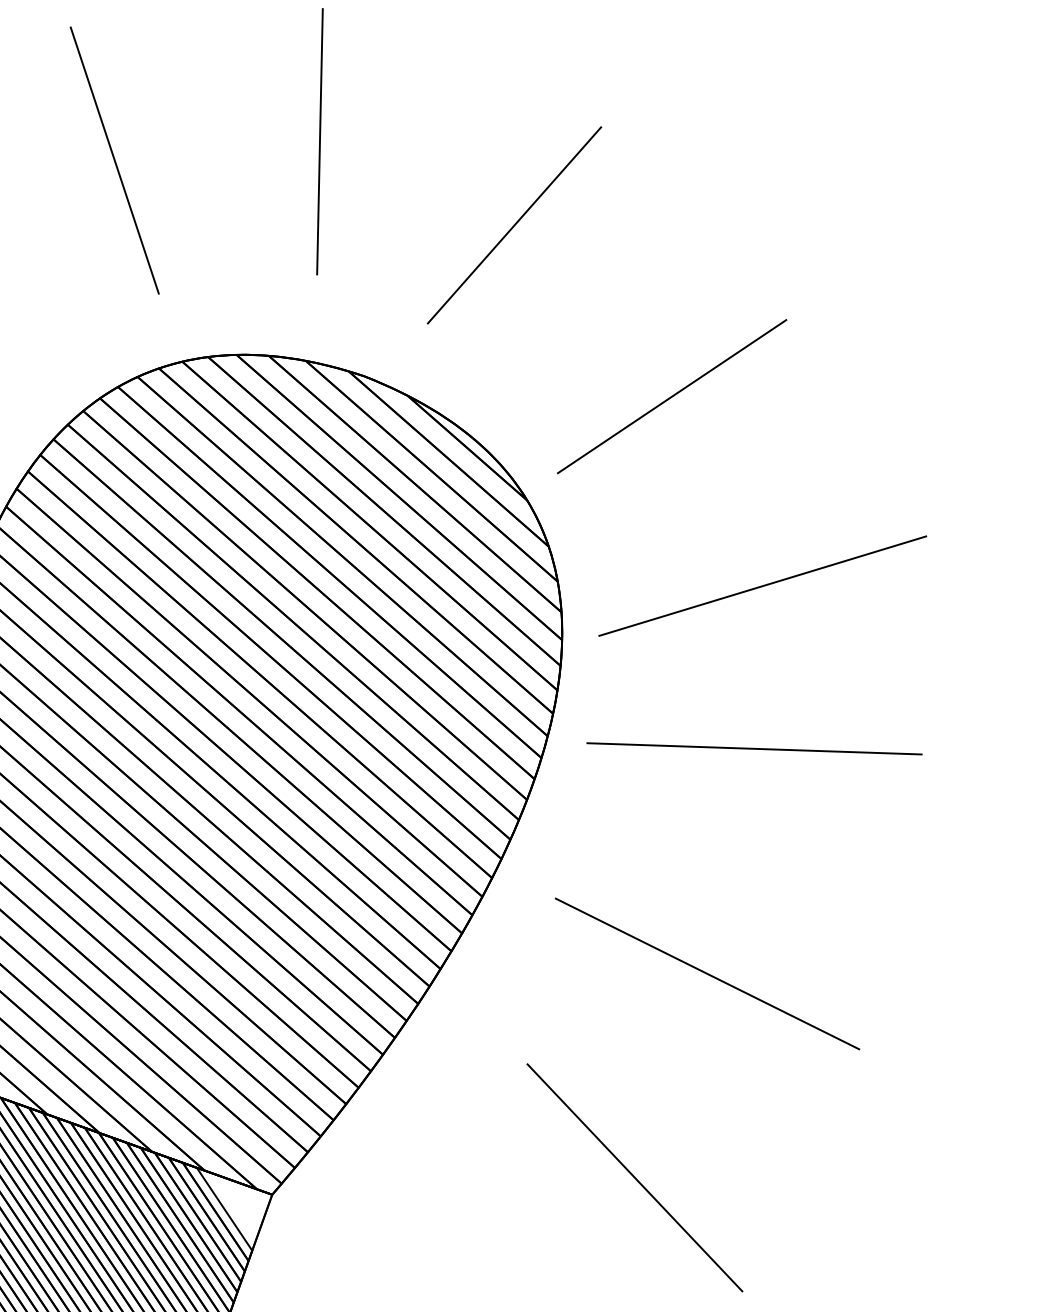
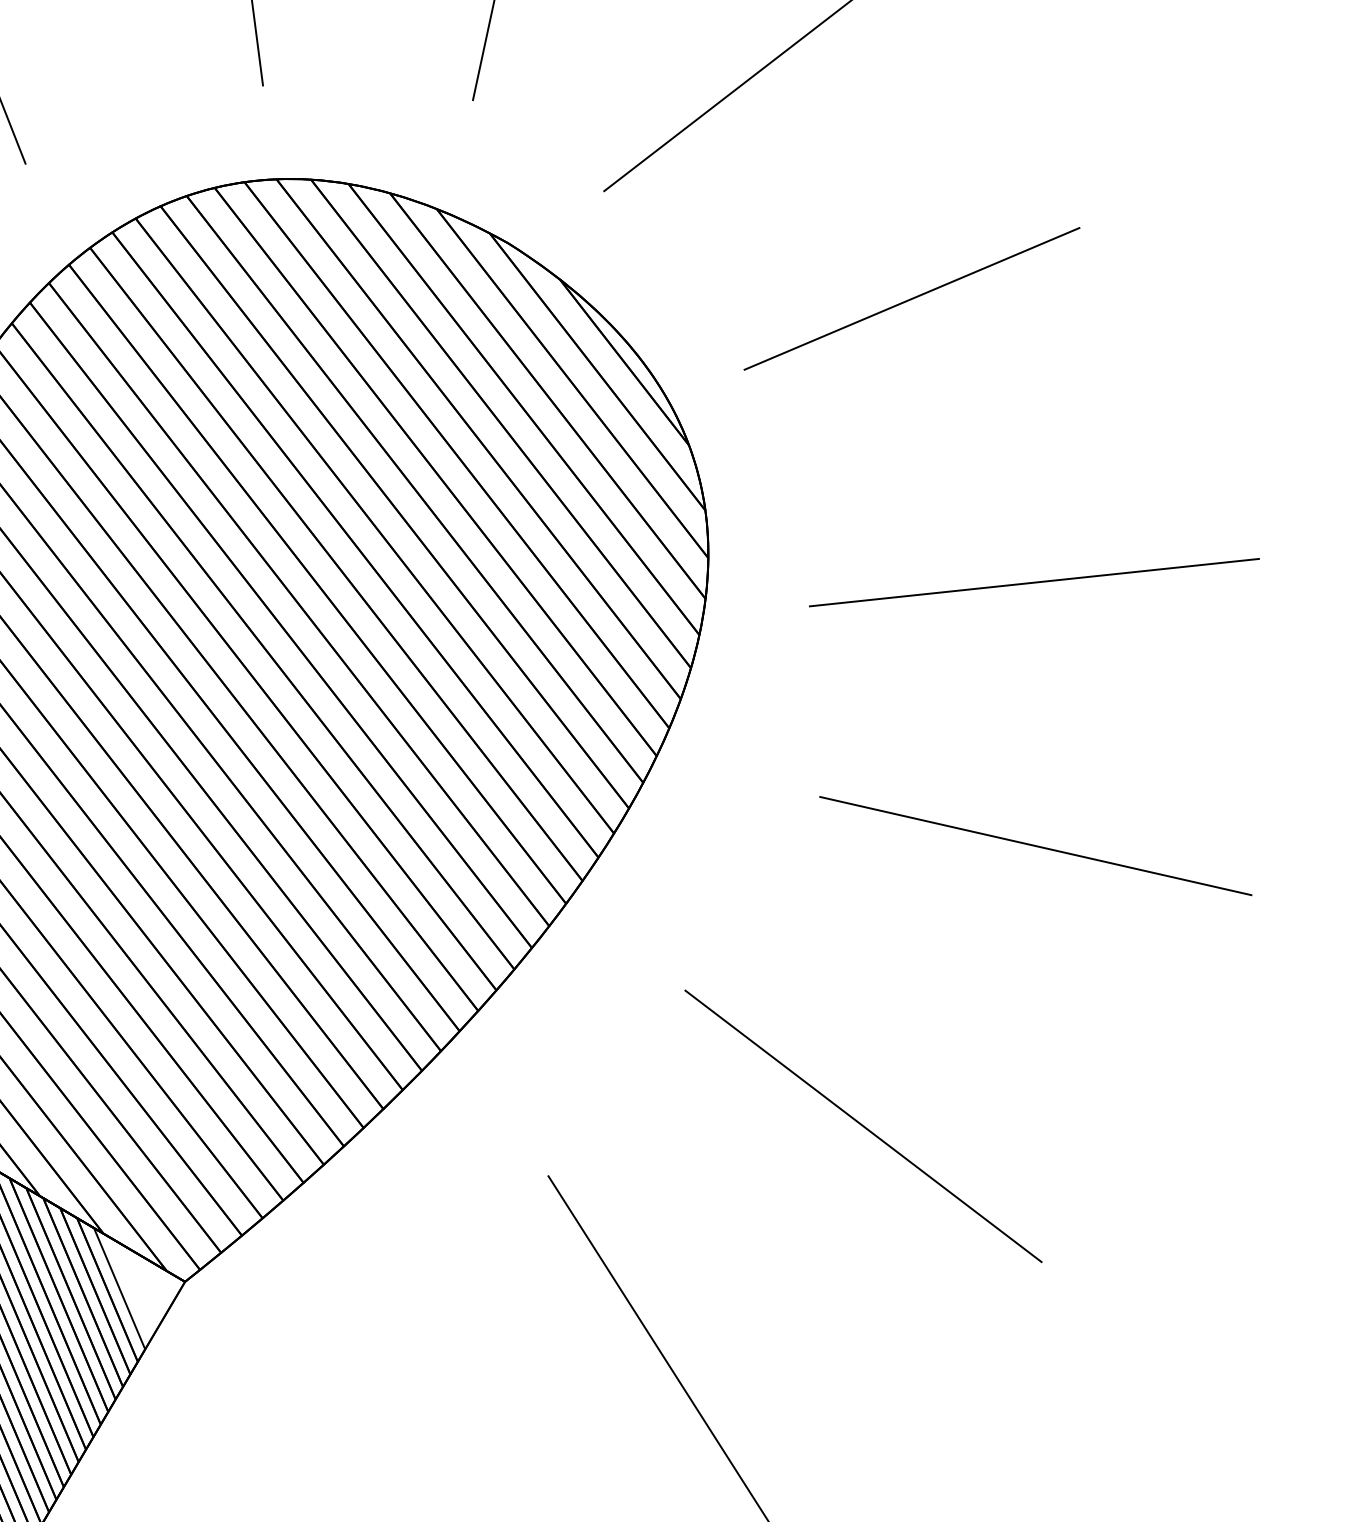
line: (672, 396) -> (912, 298), moved
line: (762, 585) -> (1034, 581), moved
line: (754, 748) -> (1035, 845), moved
line: (707, 973) -> (863, 1125), moved

